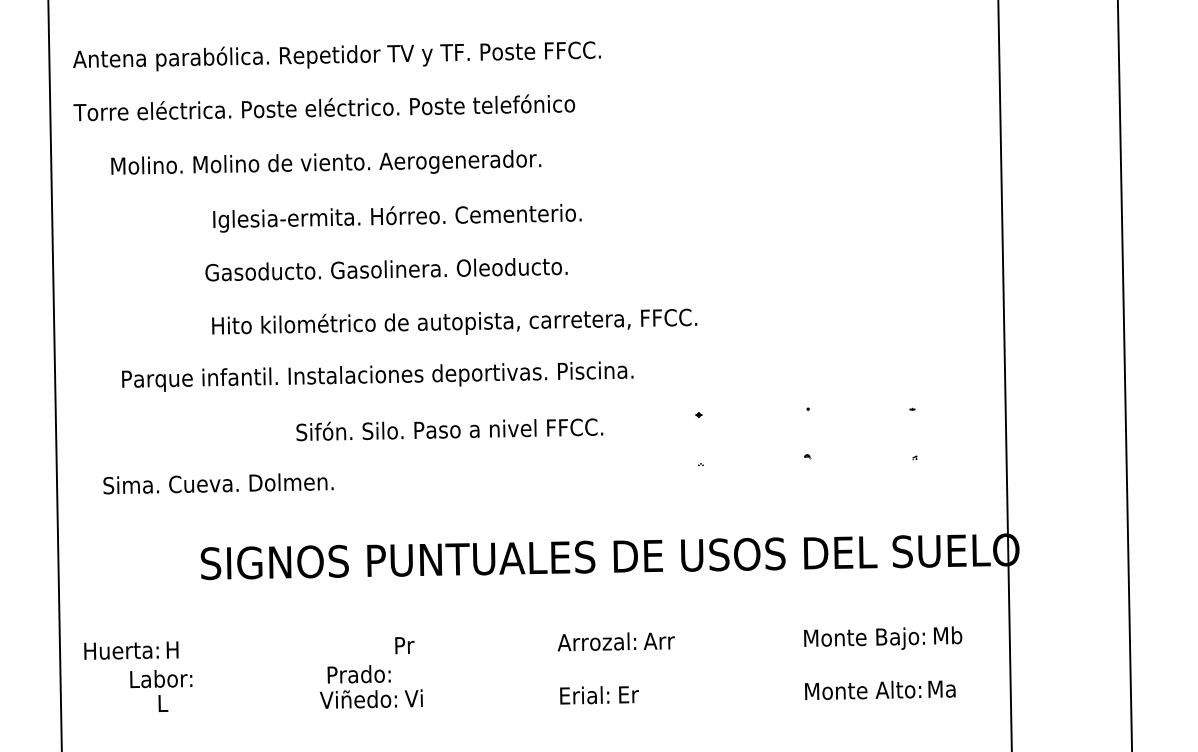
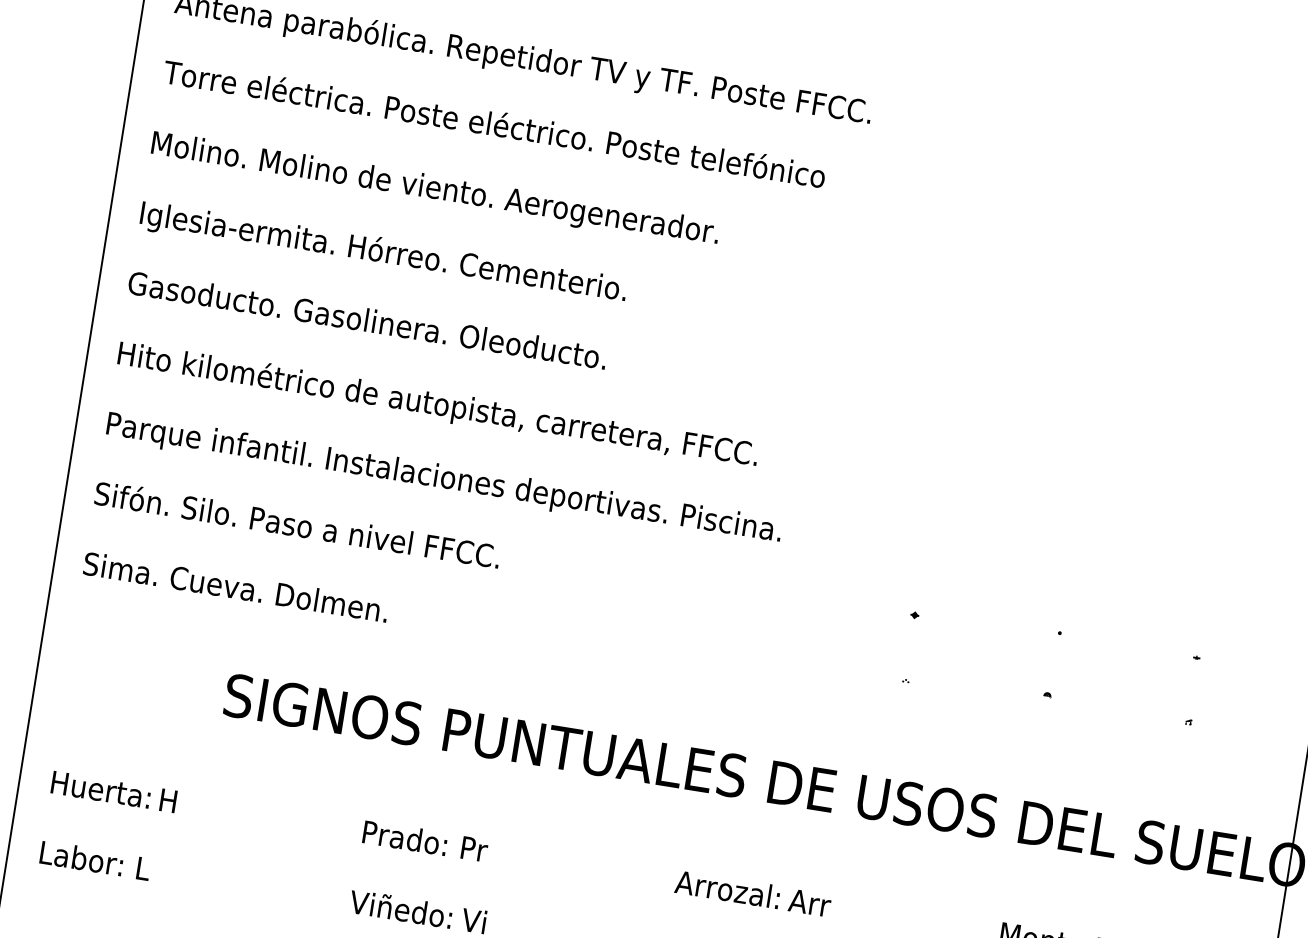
text: (326, 161) -> (436, 186), moved
text: (397, 218) -> (383, 254), moved
text: (386, 269) -> (367, 320), moved
text: (454, 321) -> (438, 403), moved
text: (377, 376) -> (443, 479), moved
text: (449, 429) -> (297, 524), moved
text: (218, 483) -> (236, 587), moved
text: (358, 674) -> (404, 838), moved
text: (161, 679) -> (81, 859), moved

